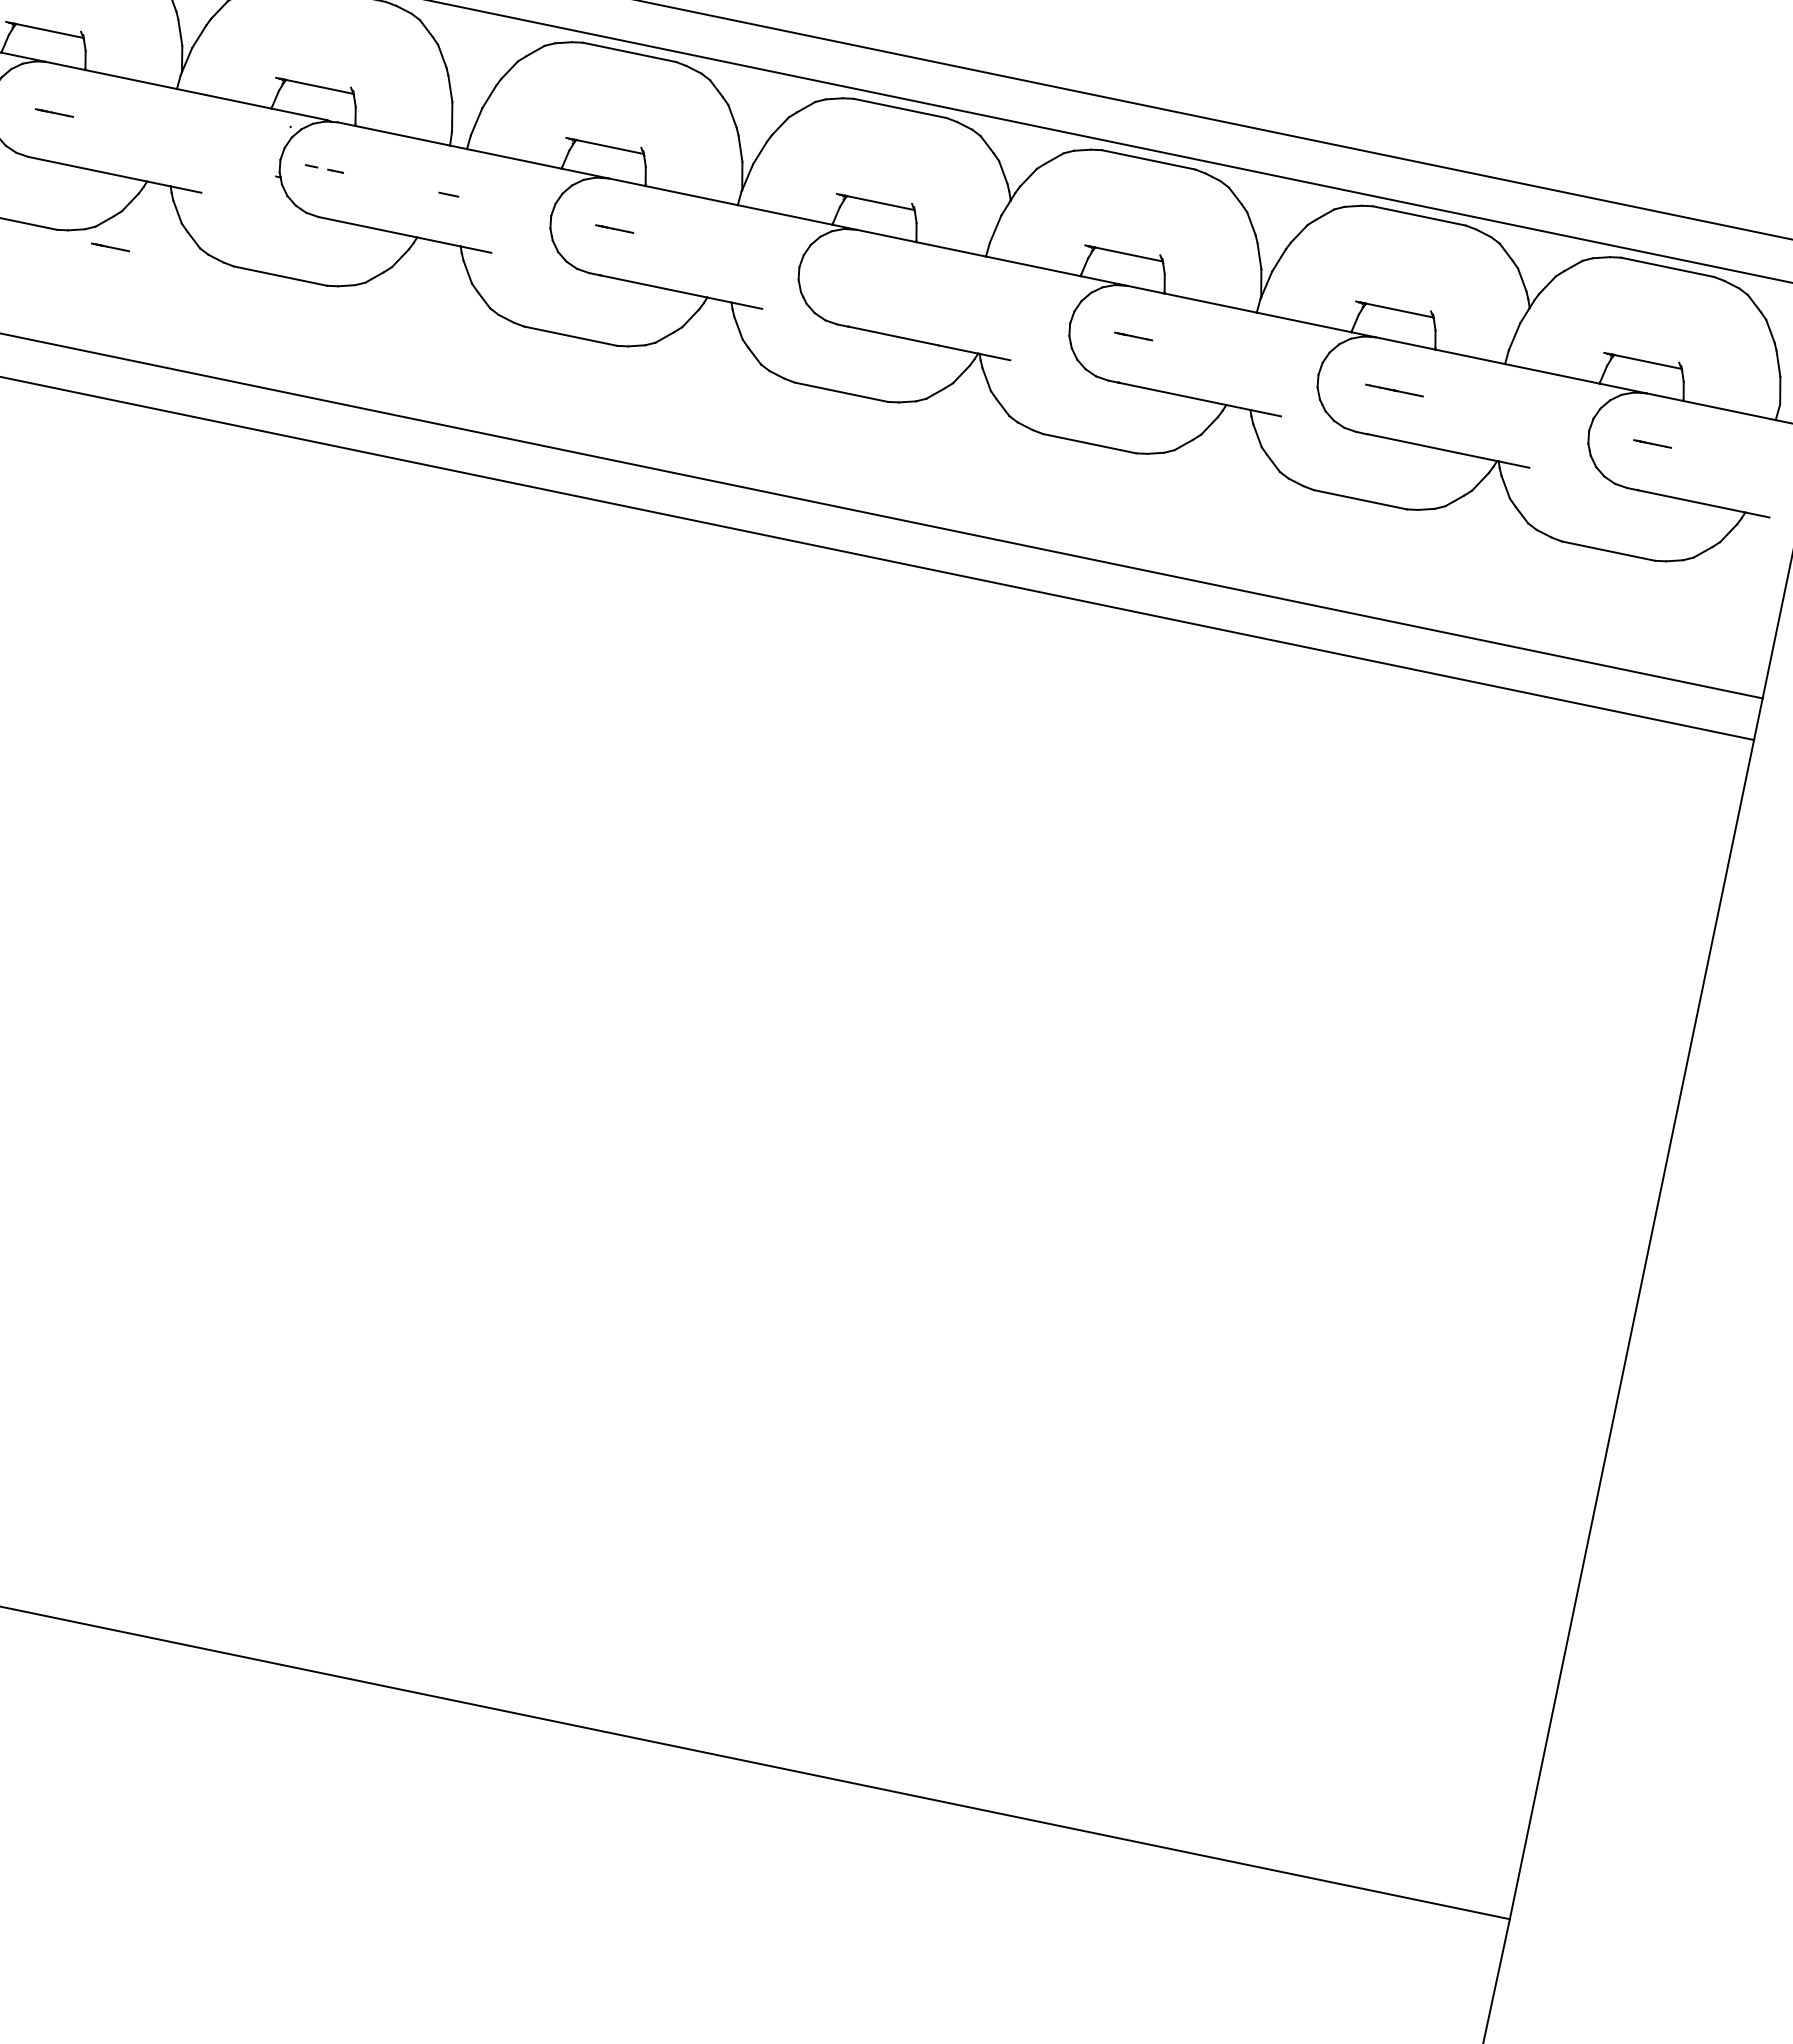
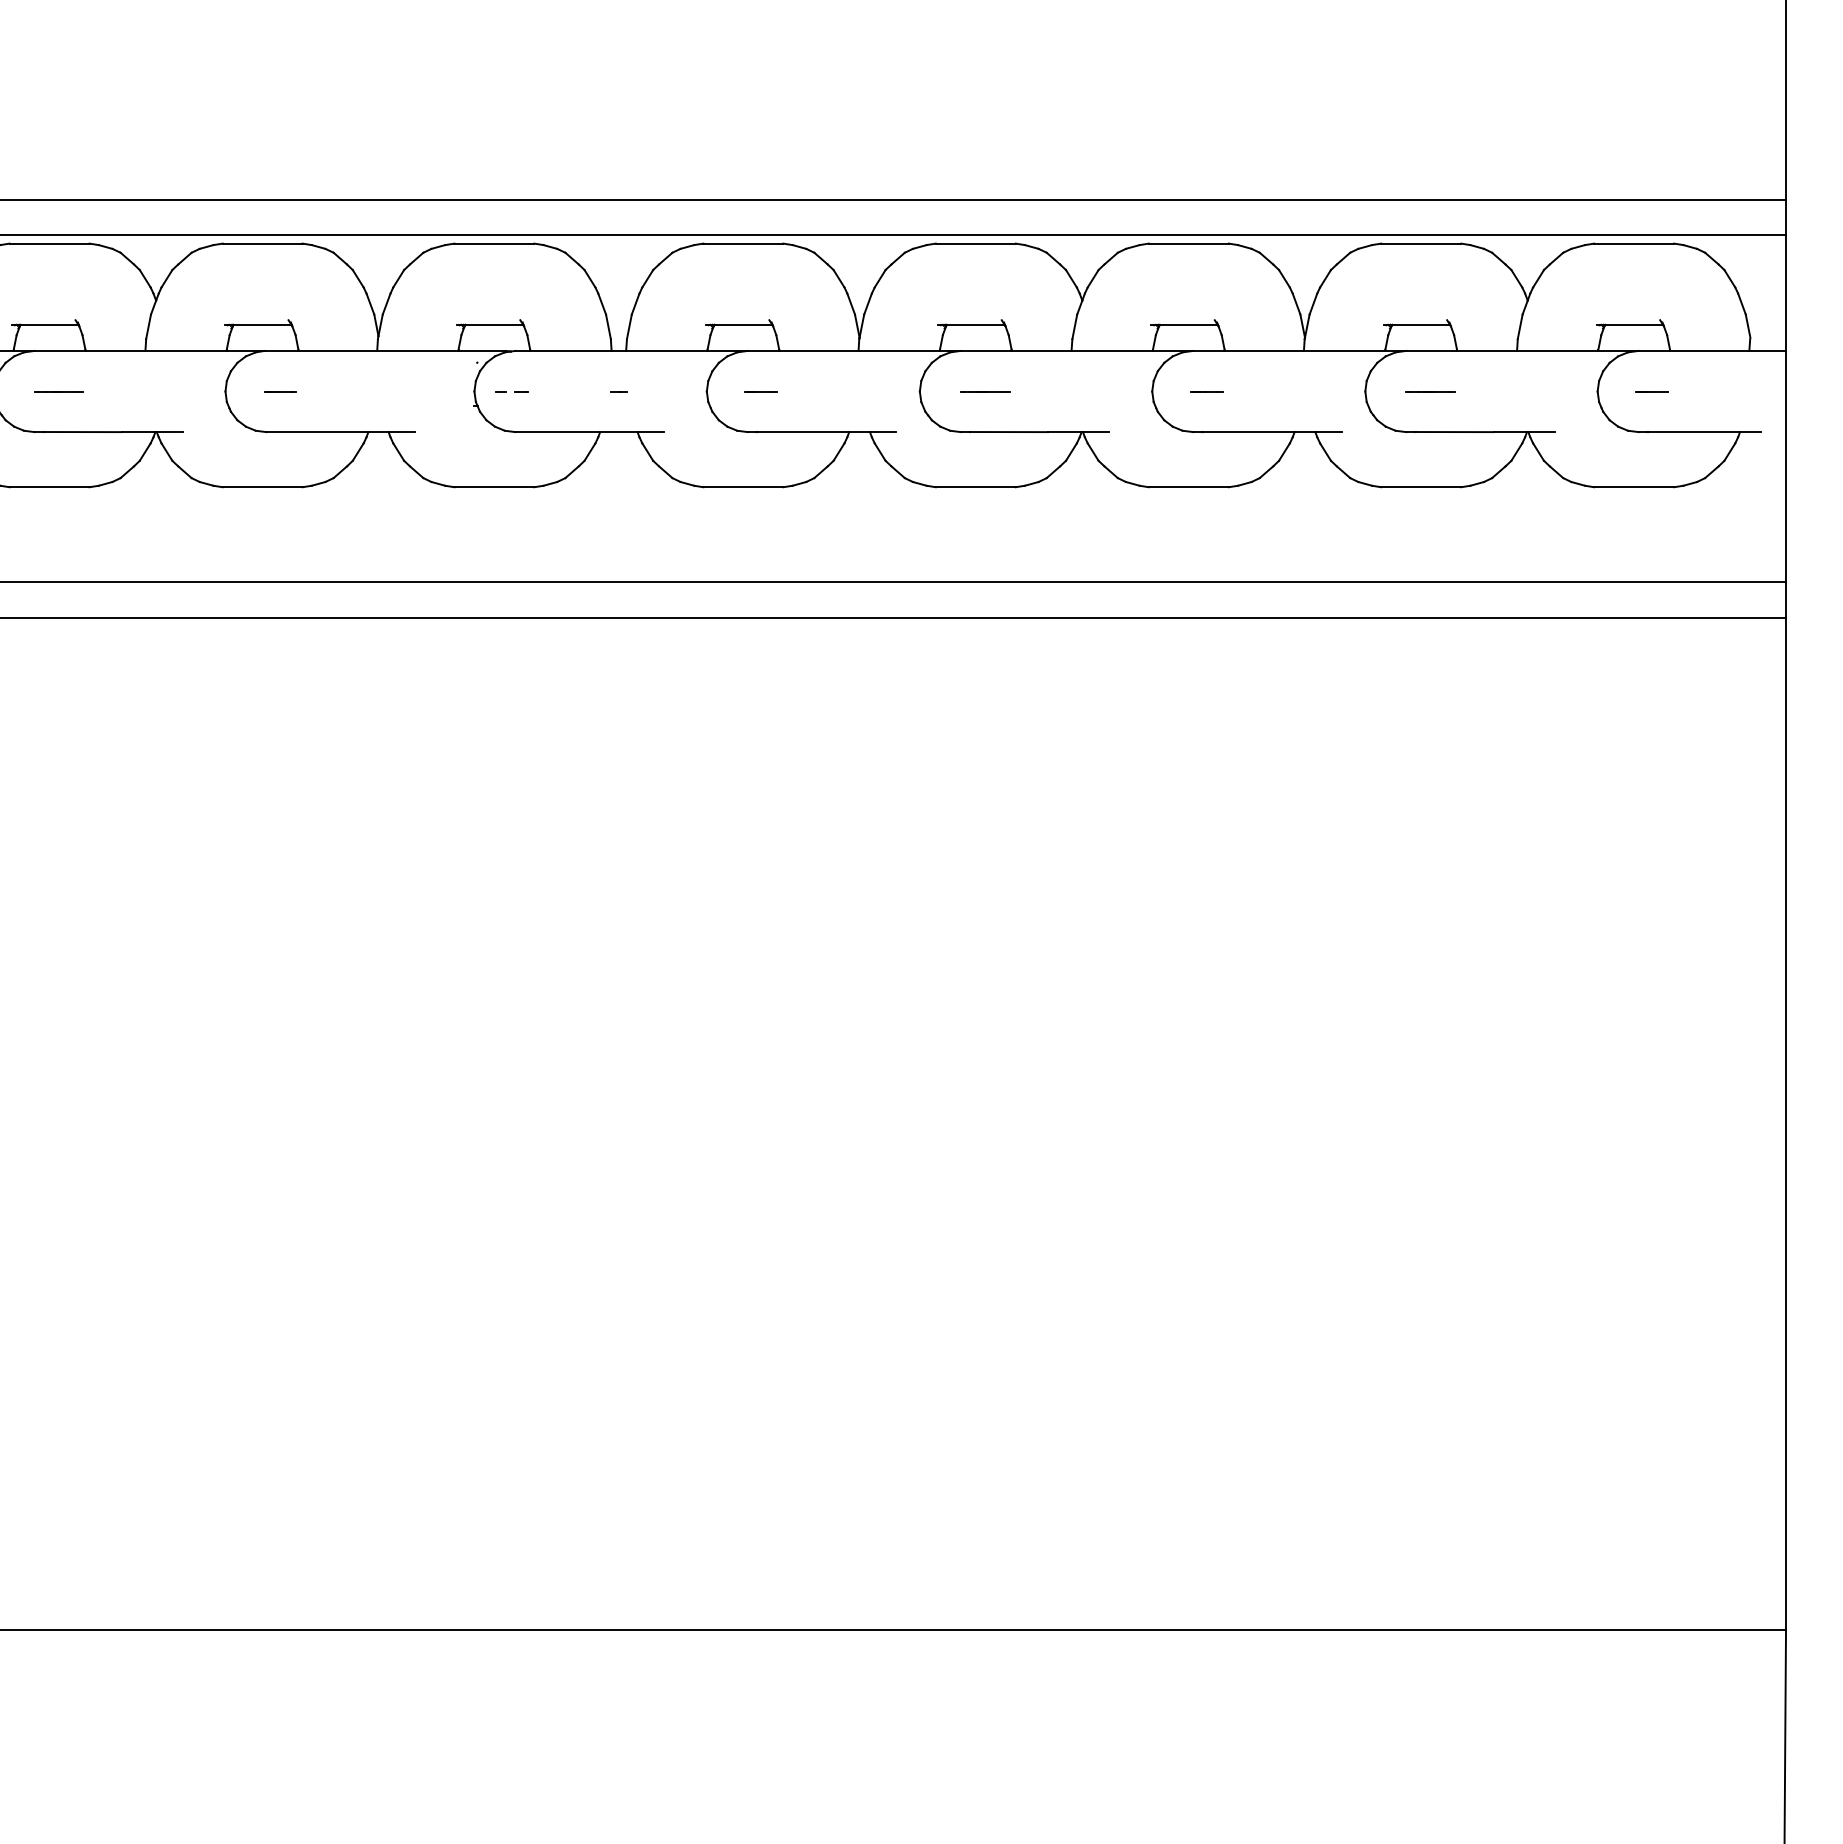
line: (110, 247) -> (349, 492), removed
line: (875, 283) -> (985, 391), added

